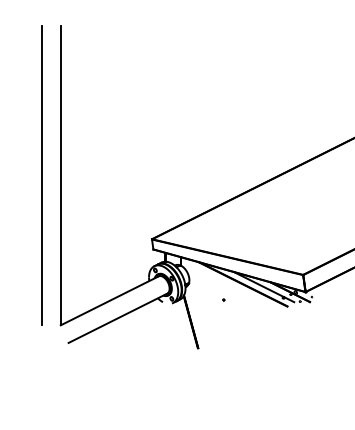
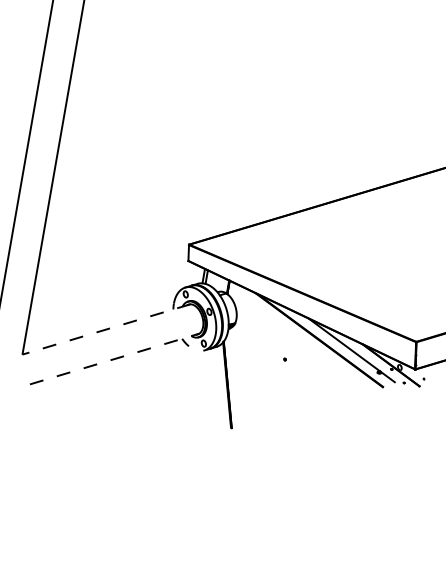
line: (109, 300) -> (105, 329), solid -> dashed
line: (118, 318) -> (114, 359), solid -> dashed

